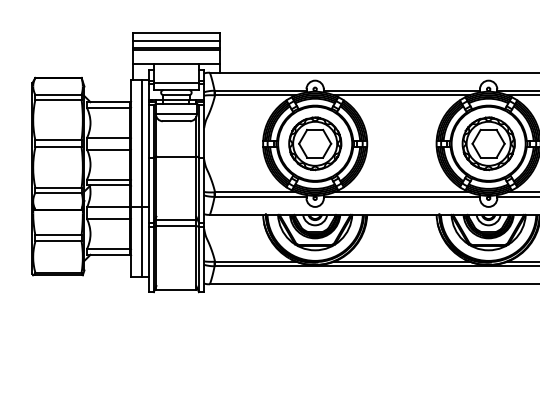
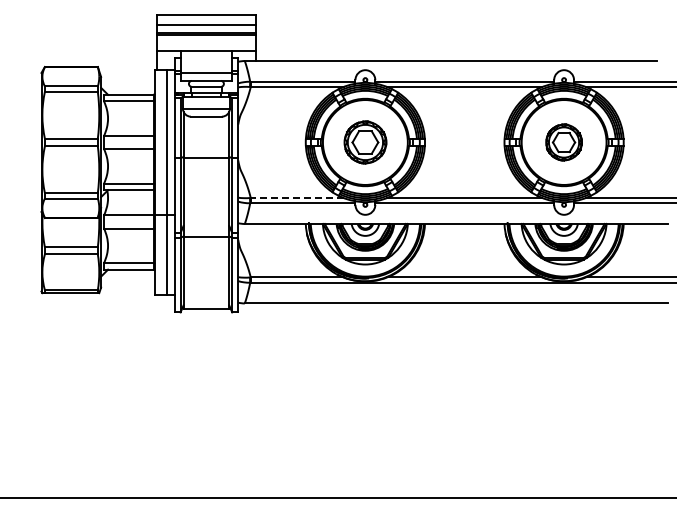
part: (315, 143) -> (365, 142), size x0.7
part: (488, 143) -> (563, 142), size x0.6
line: (255, 191) -> (296, 197), solid -> dashed
line: (176, 219) -> (206, 229), removed

